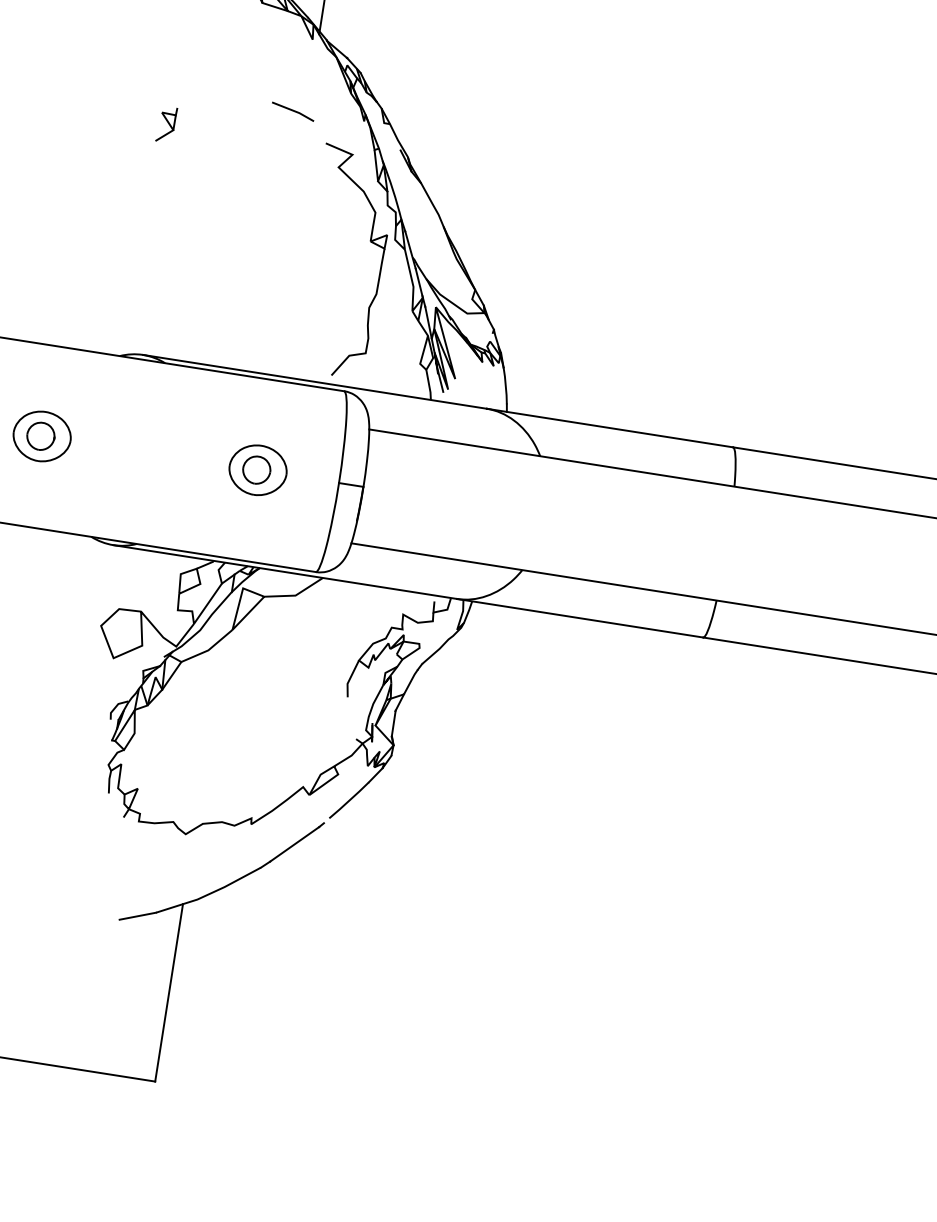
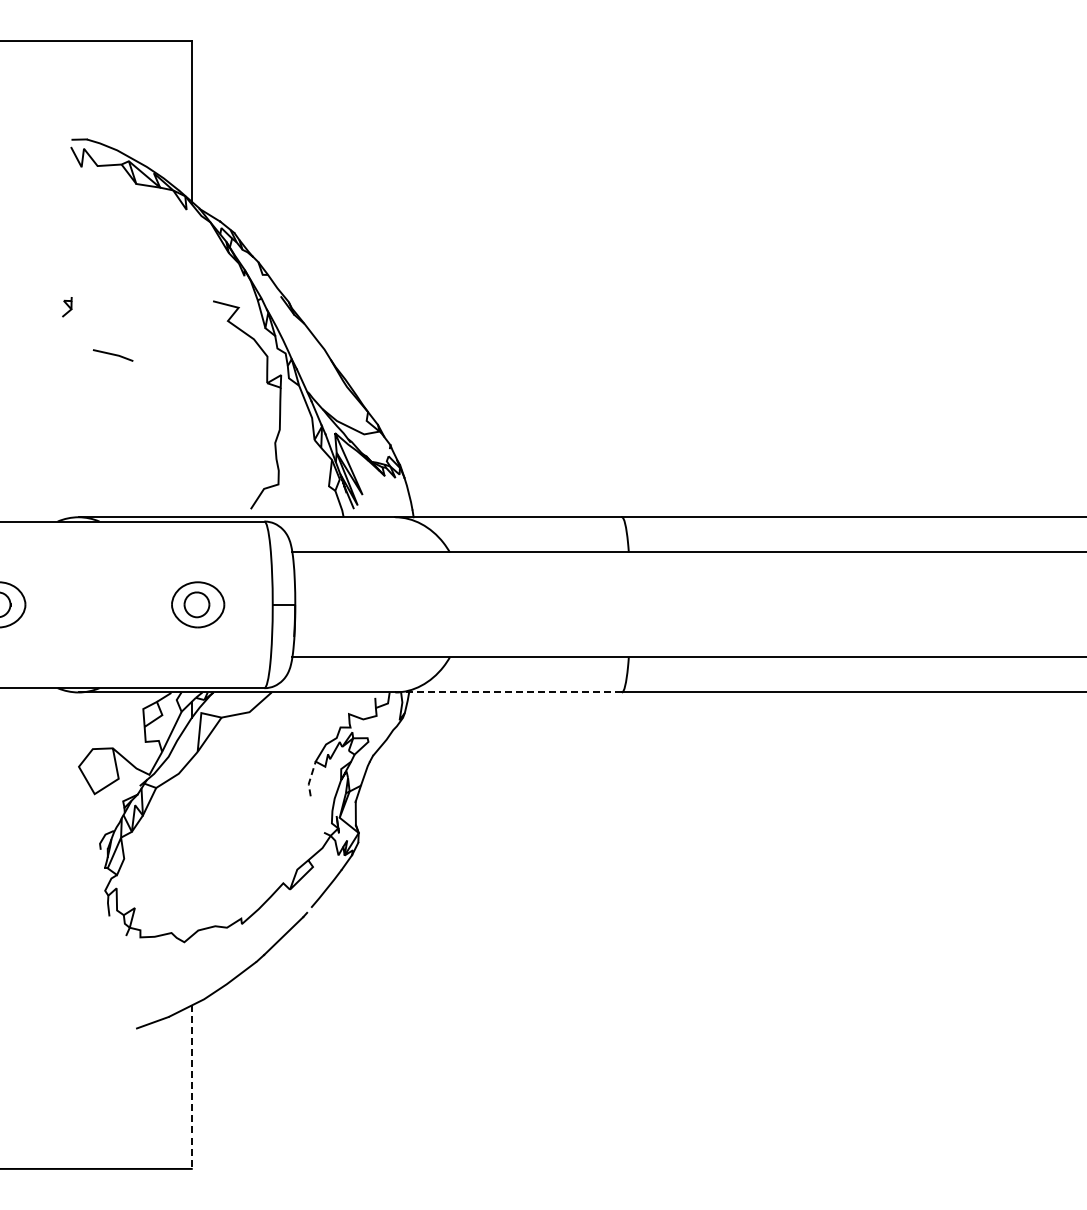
line: (292, 111) -> (112, 355), moved
part: (166, 124) -> (67, 306), size x0.6
line: (580, 618) -> (508, 692), solid -> dashed
line: (350, 679) -> (310, 779), solid -> dashed
line: (168, 993) -> (191, 1087), solid -> dashed

